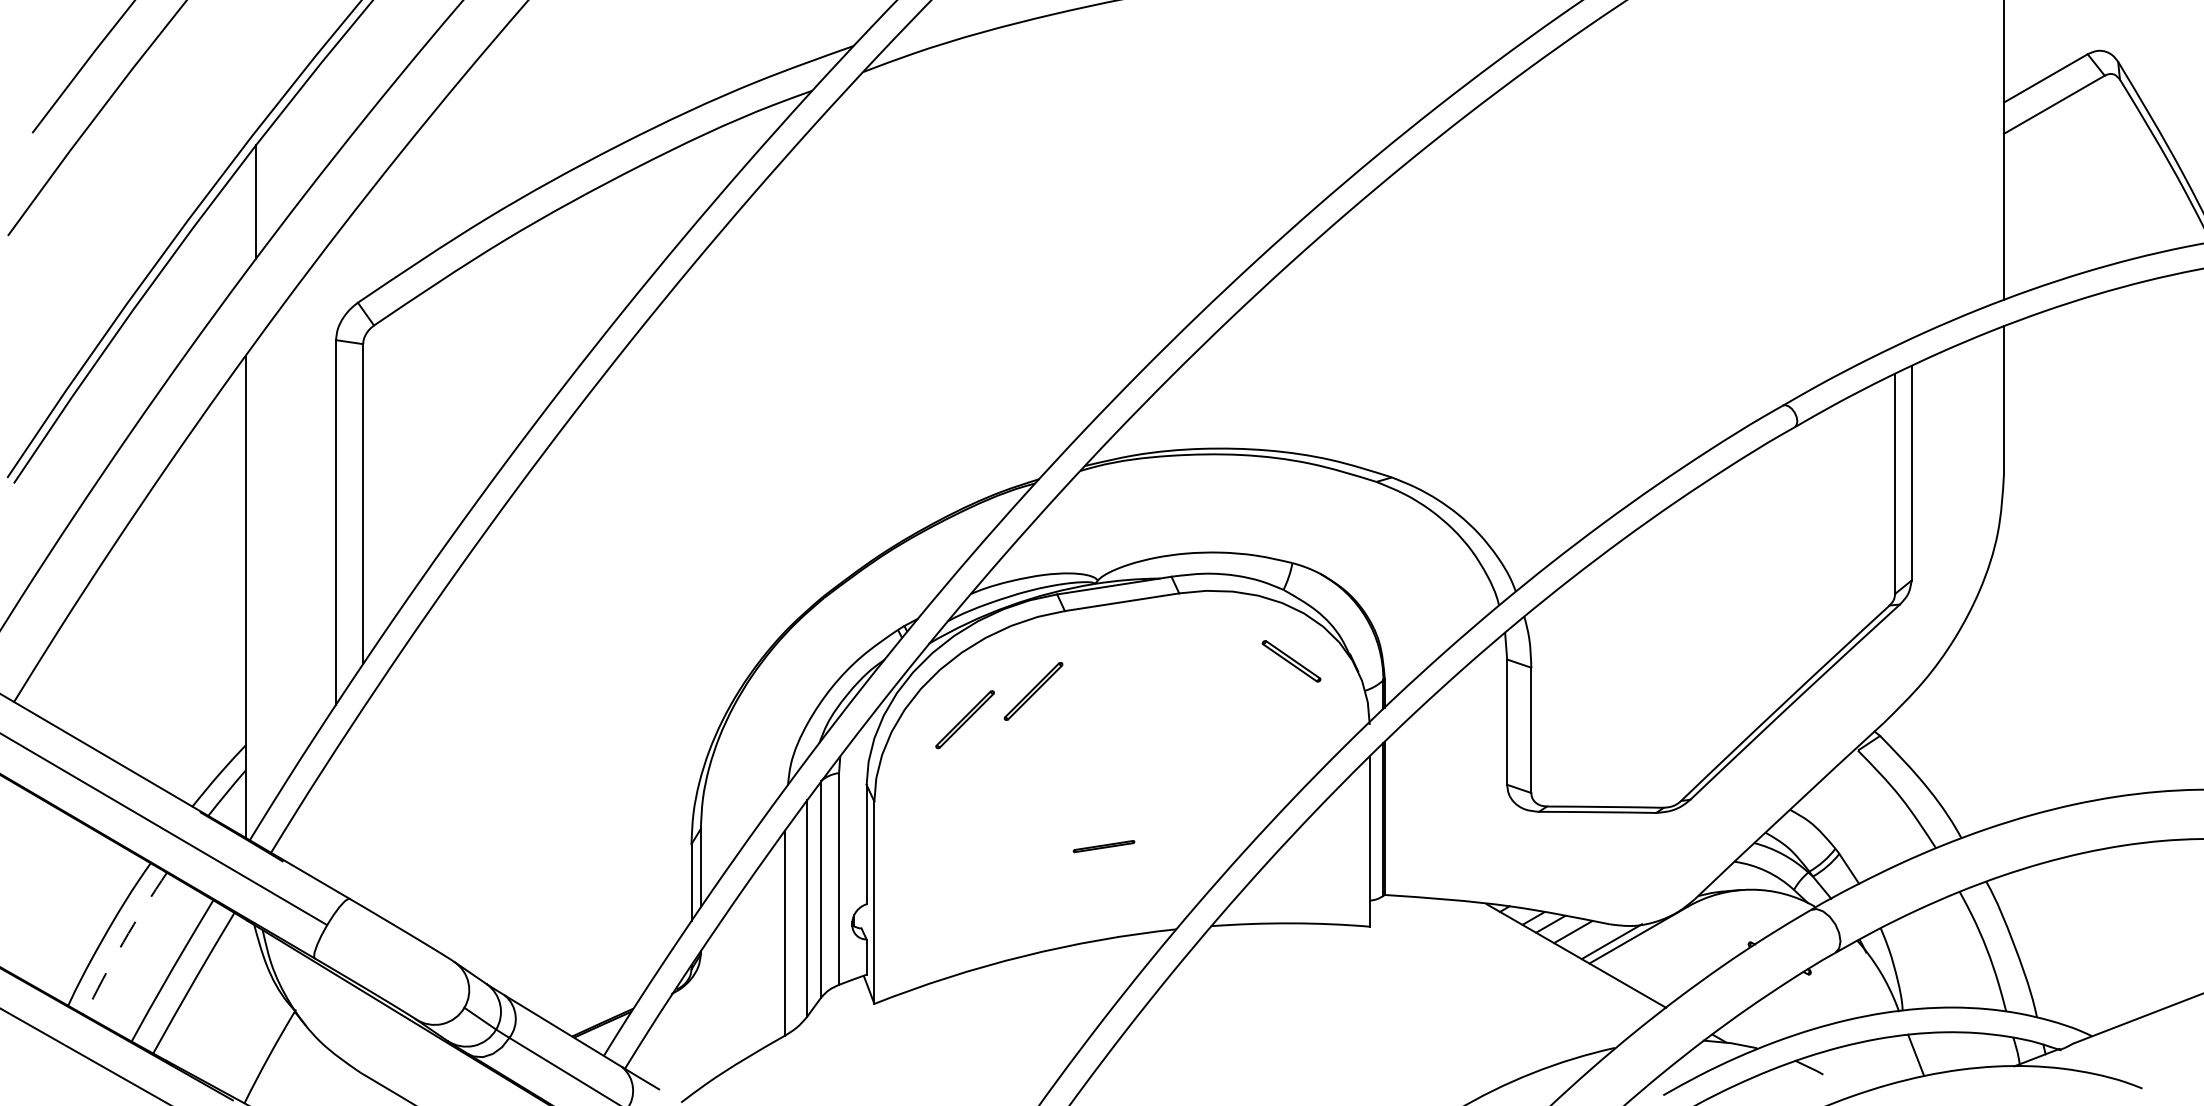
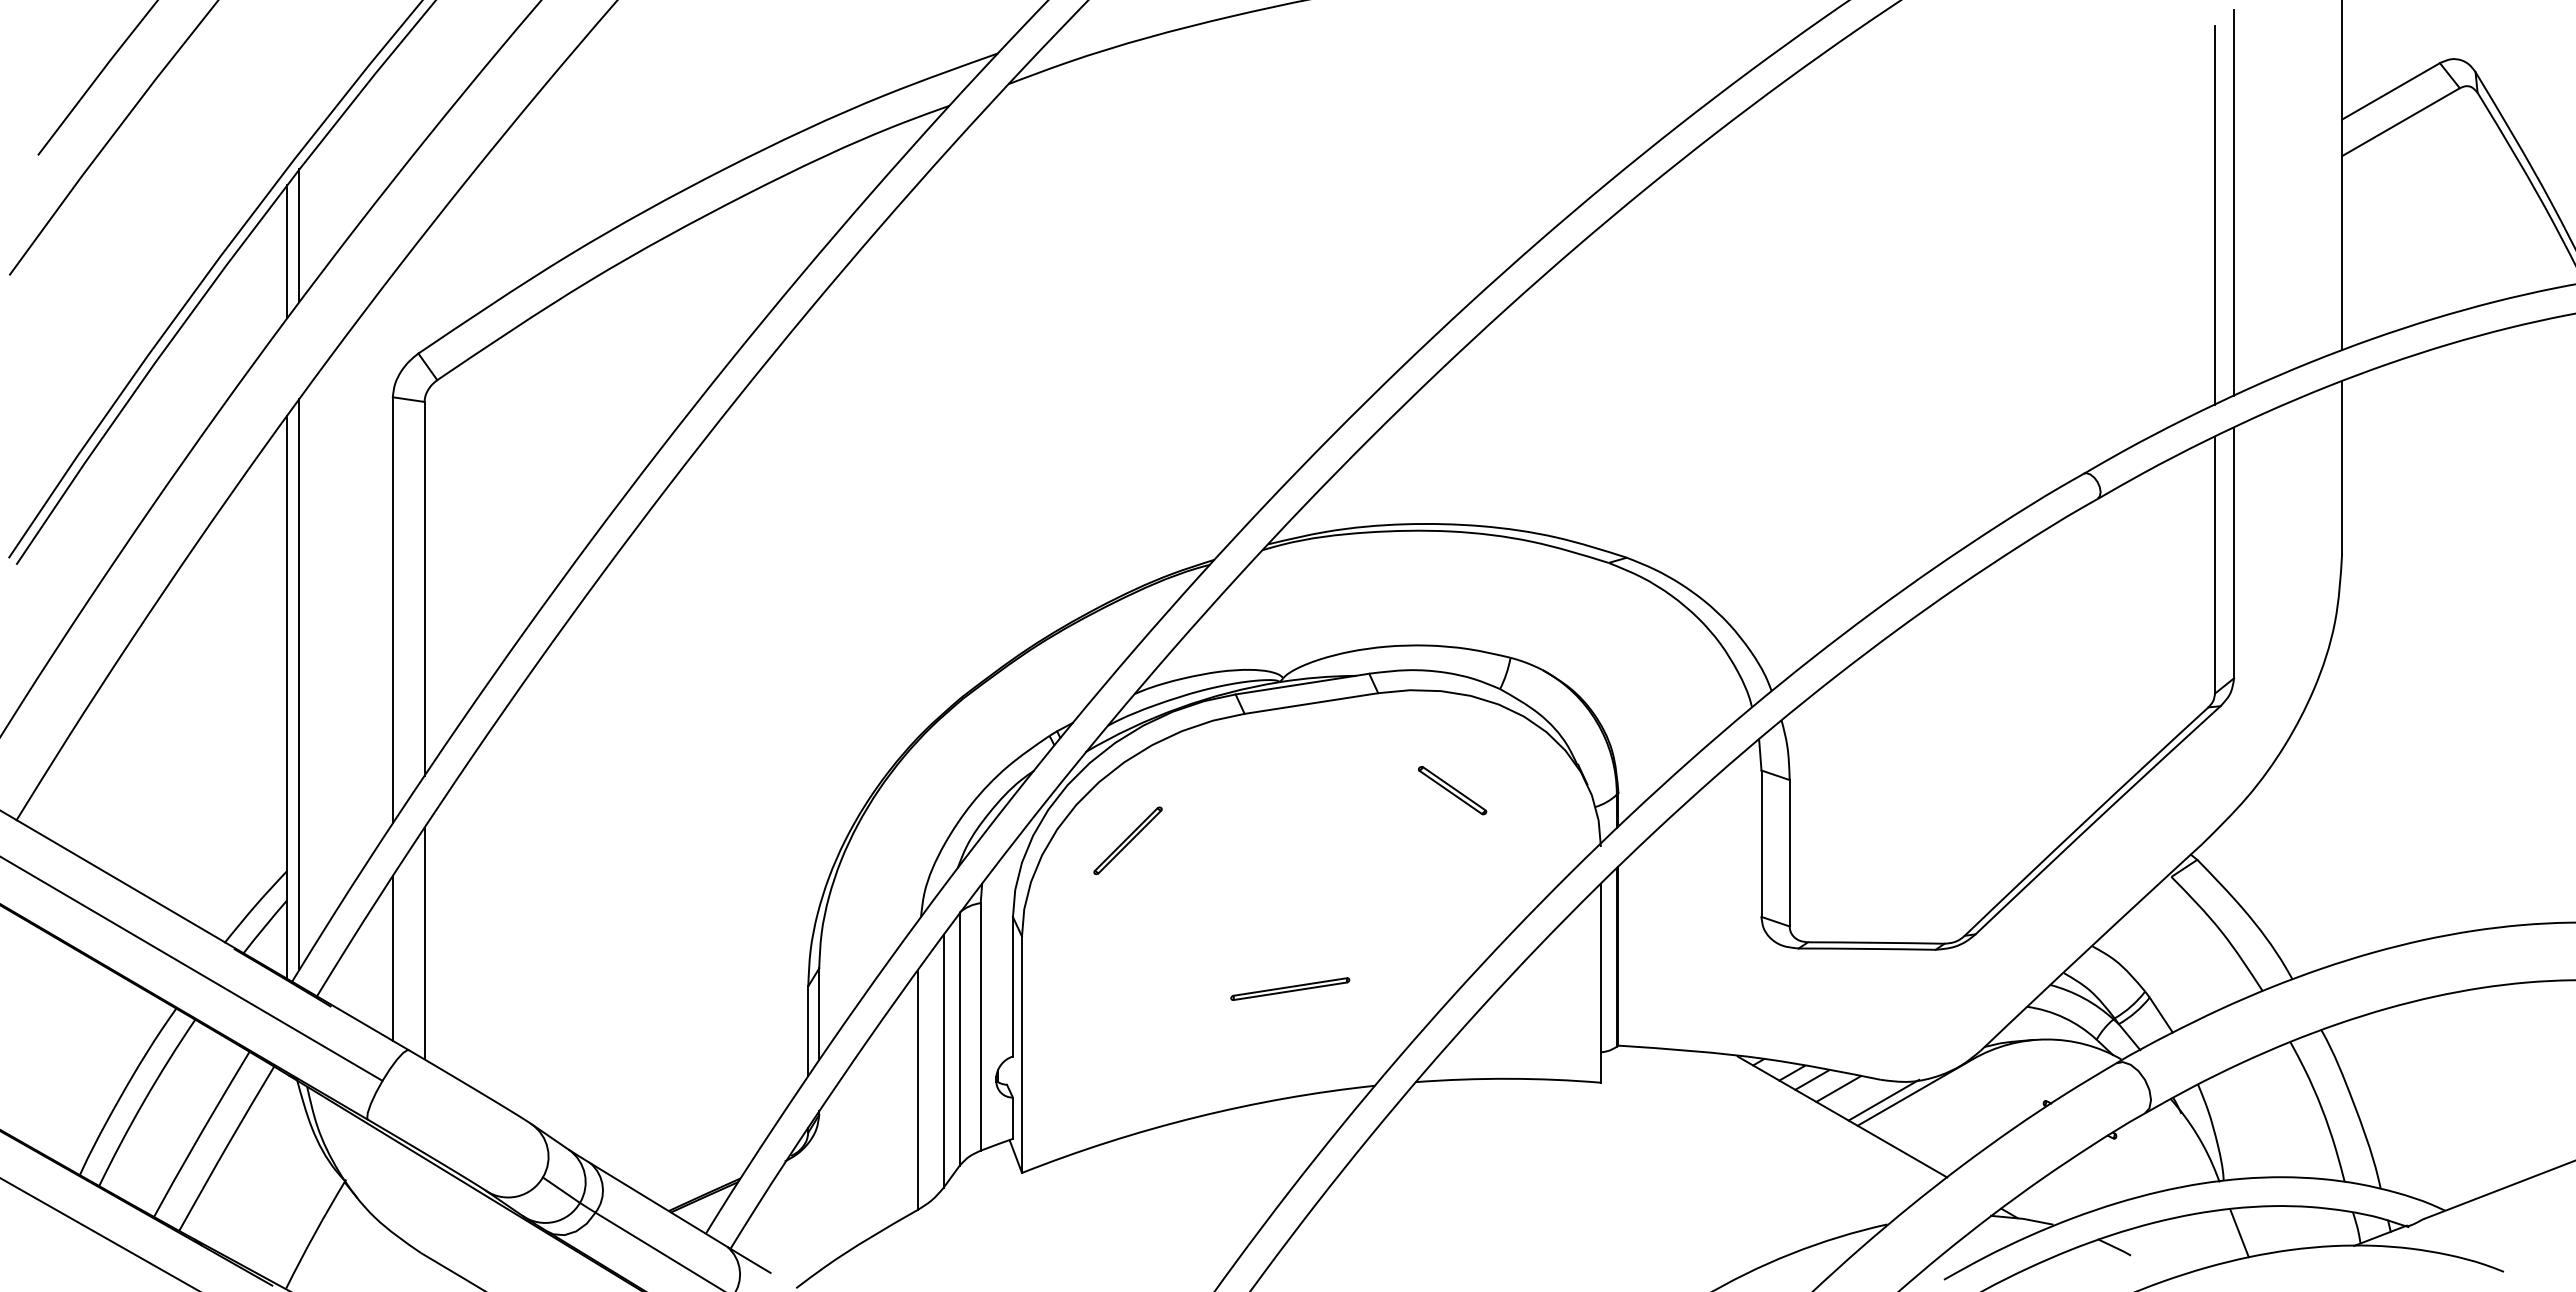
line: (1911, 173) -> (2234, 202), added
line: (1895, 183) -> (2215, 214), added
line: (245, 215) -> (287, 251), added
line: (256, 585) -> (299, 684), added
part: (1291, 661) -> (1452, 790), moved
part: (1033, 691) -> (1207, 807), removed
line: (363, 807) -> (424, 943), added
line: (335, 820) -> (392, 958), added
part: (1104, 846) -> (1290, 988), size x1.67
arc: (123, 942) -> (144, 1101), dashed -> solid

